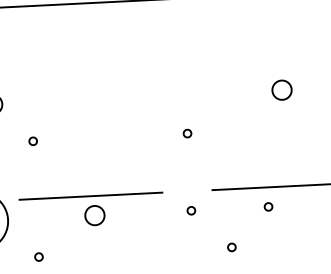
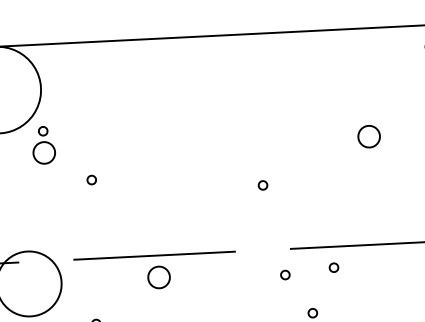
part: (32, 140) -> (91, 179), moved
part: (268, 206) -> (333, 267), moved
part: (191, 210) -> (285, 274), moved

